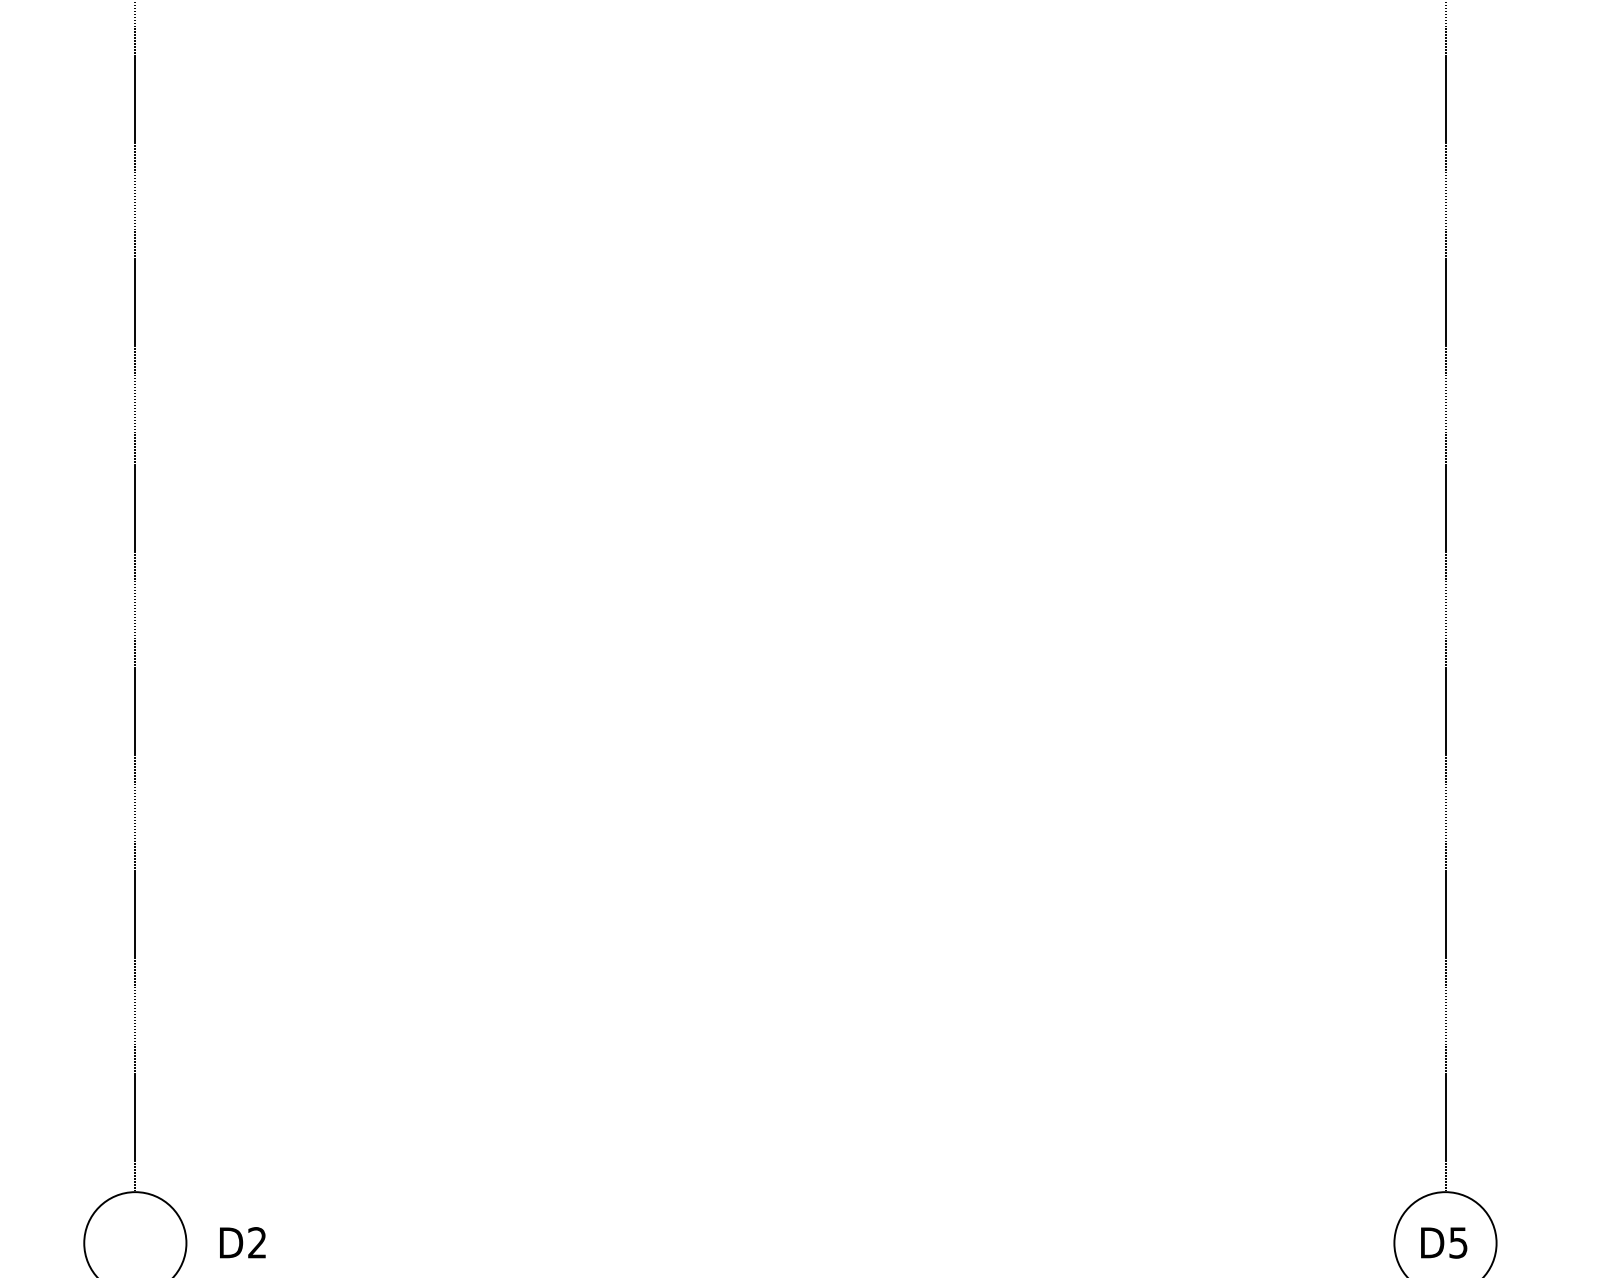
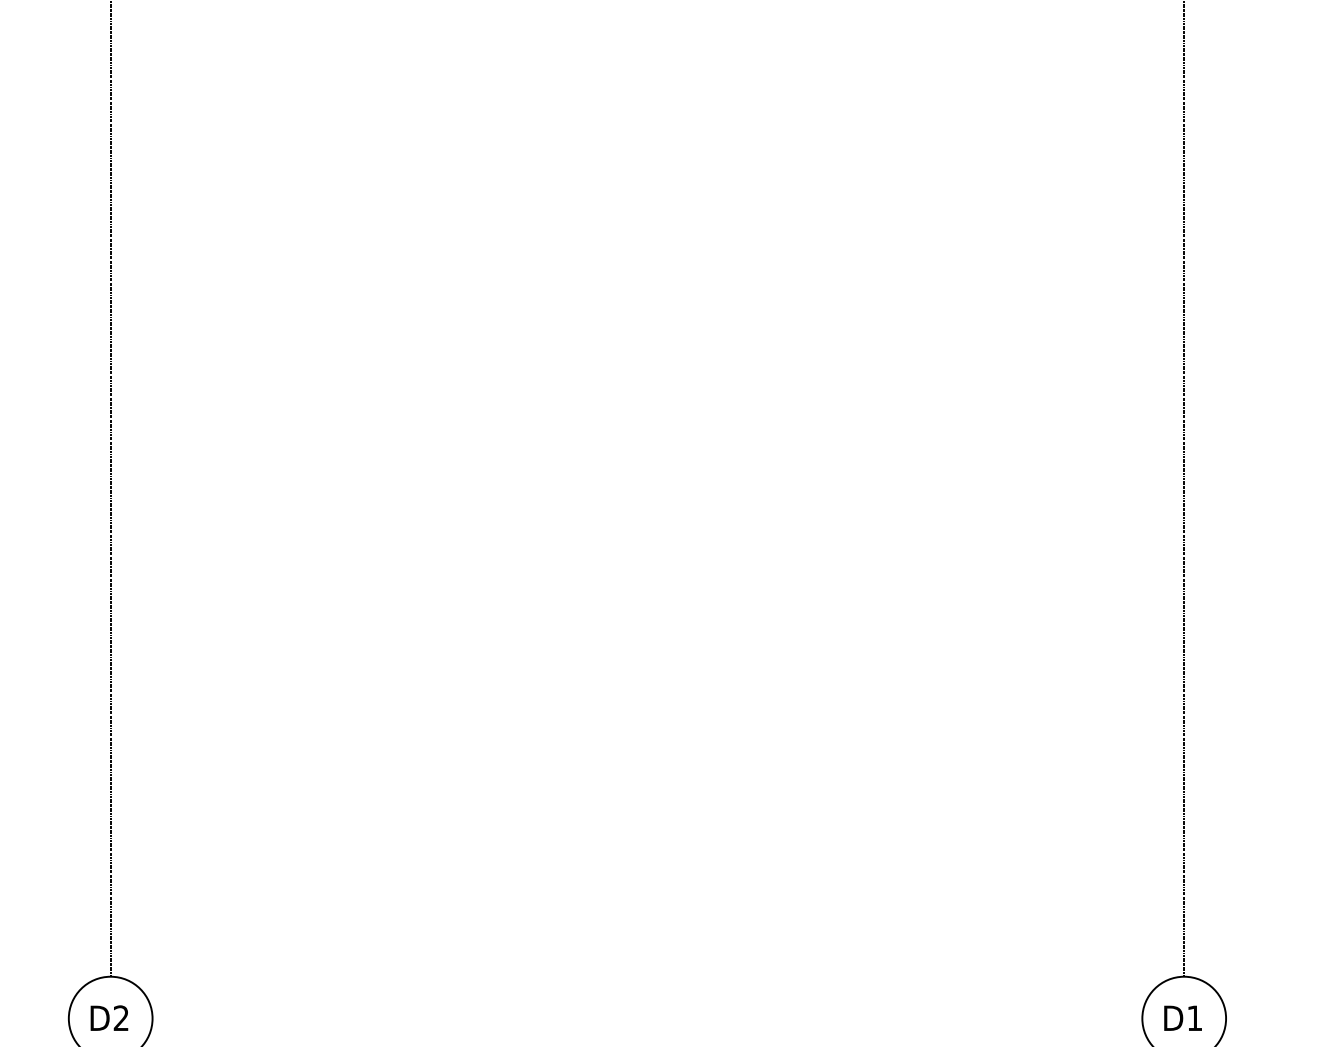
text: (242, 1242) -> (109, 1018), moved
text: (1458, 1242) -> (1194, 1018), D5 -> D1

